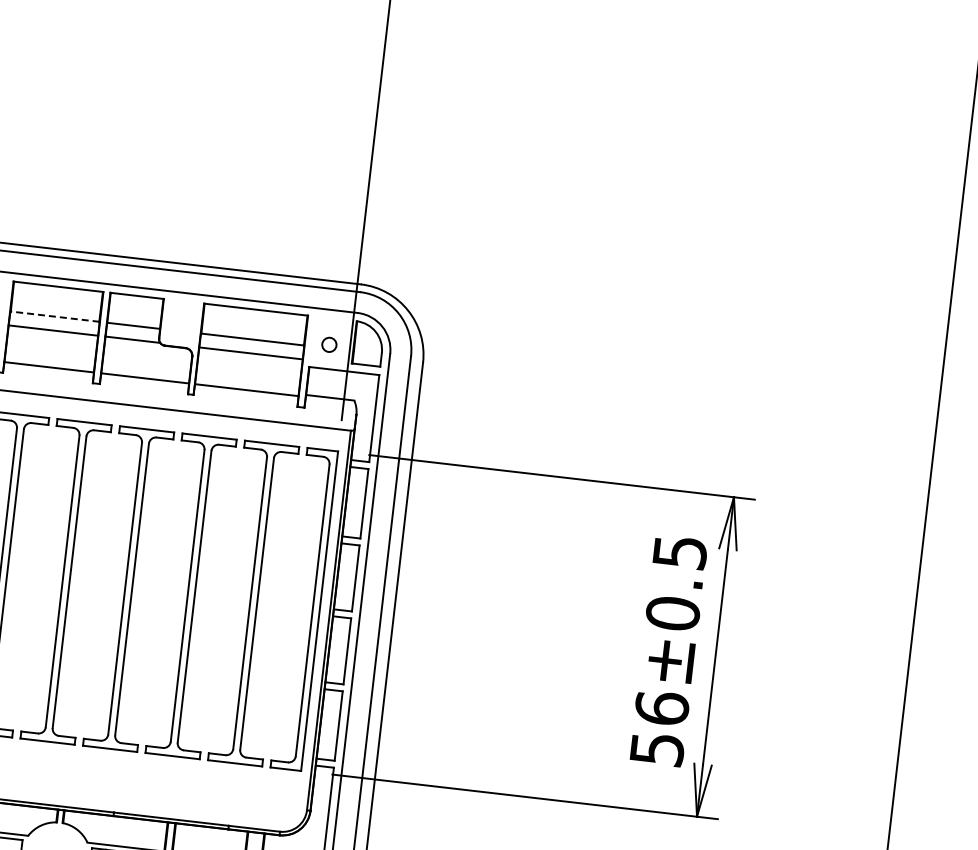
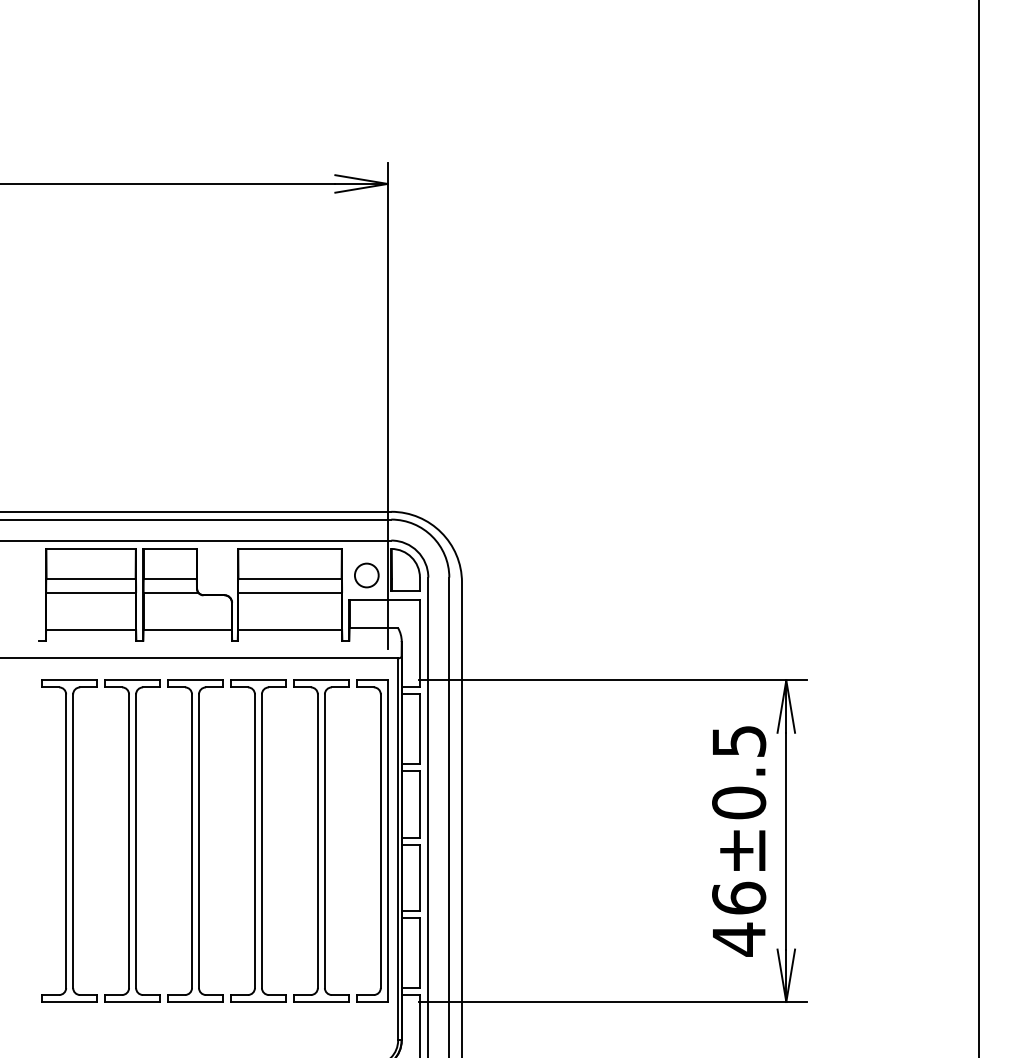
line: (55, 317) -> (91, 579), dashed -> solid
circle: (329, 344) -> (366, 575), size x1.67
text: (657, 749) -> (739, 939), 56±0.5 -> 46±0.5

